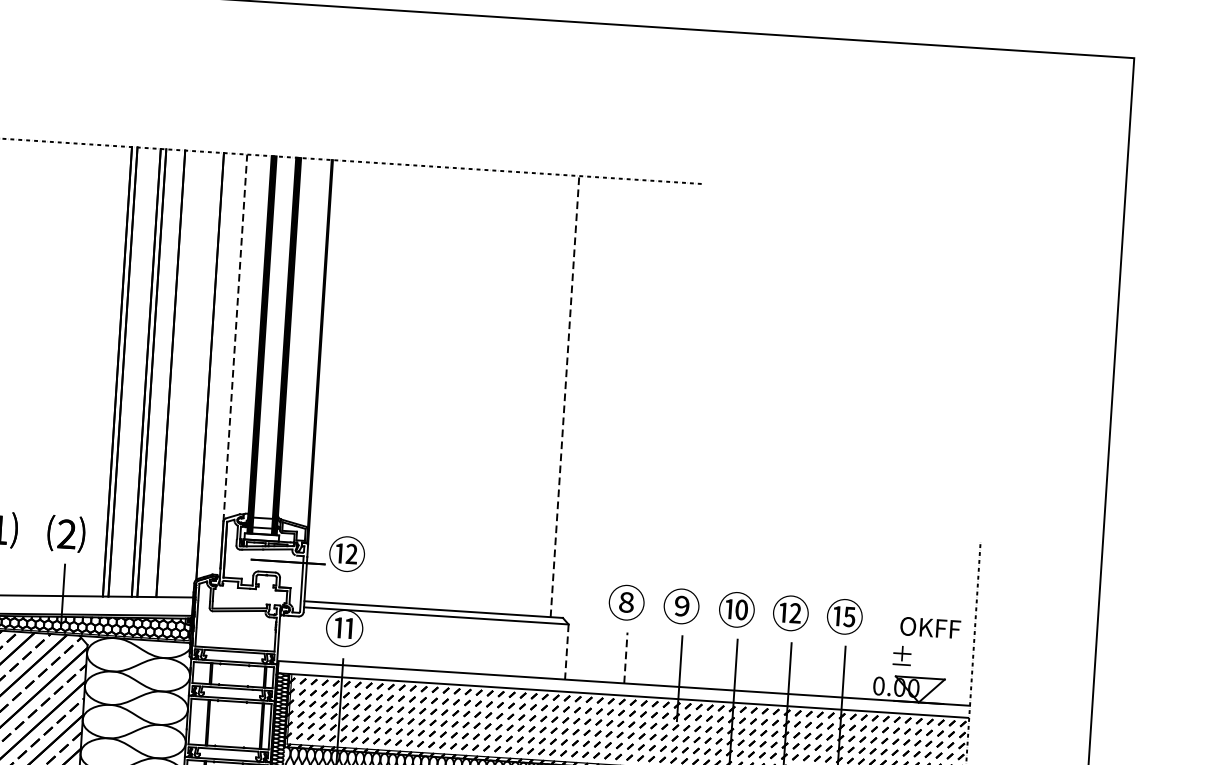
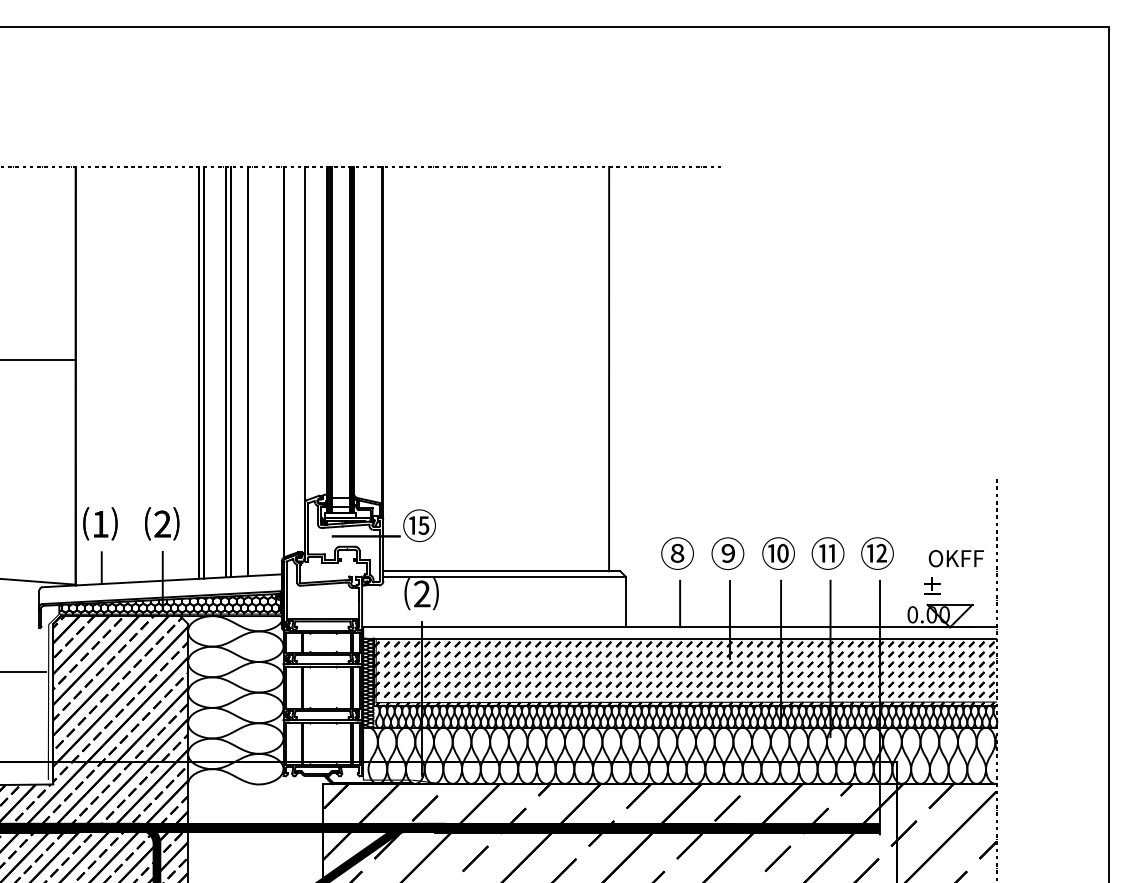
line: (235, 337) -> (304, 334), dashed -> solid
line: (565, 395) -> (609, 368), dashed -> solid
text: (351, 554) -> (423, 525), ⑫ -> ⑮
text: (790, 612) -> (827, 552), ⑫ -> ⑪
text: (849, 615) -> (881, 552), ⑮ -> ⑫
text: (344, 629) -> (421, 594), ⑪ -> ⑵
line: (566, 652) -> (625, 602), dashed -> solid
line: (626, 657) -> (680, 603), dashed -> solid

